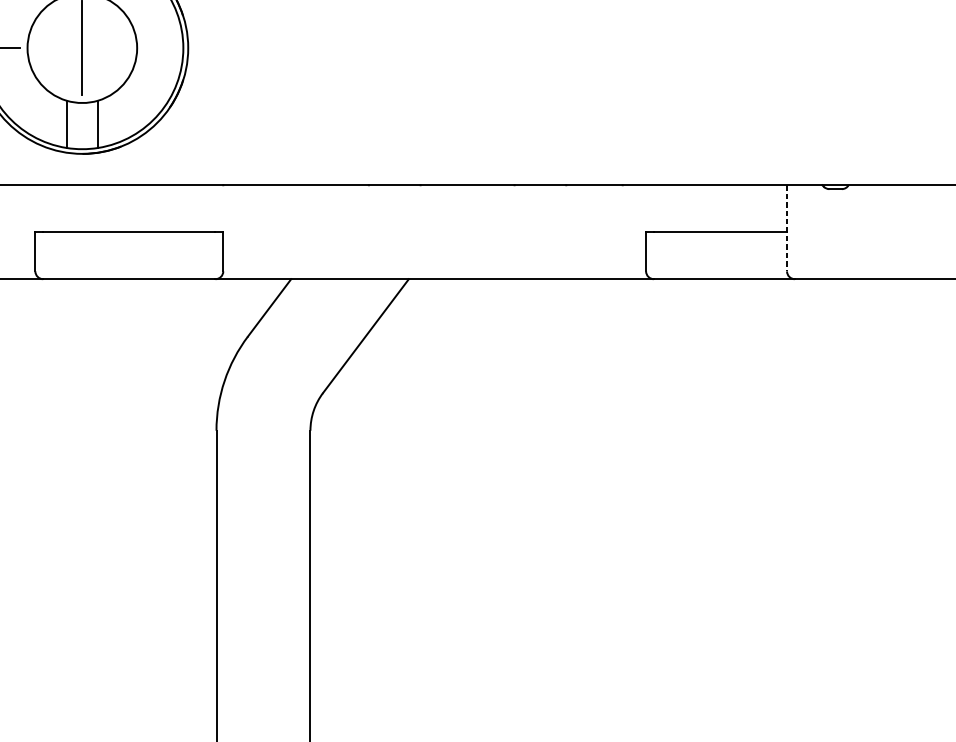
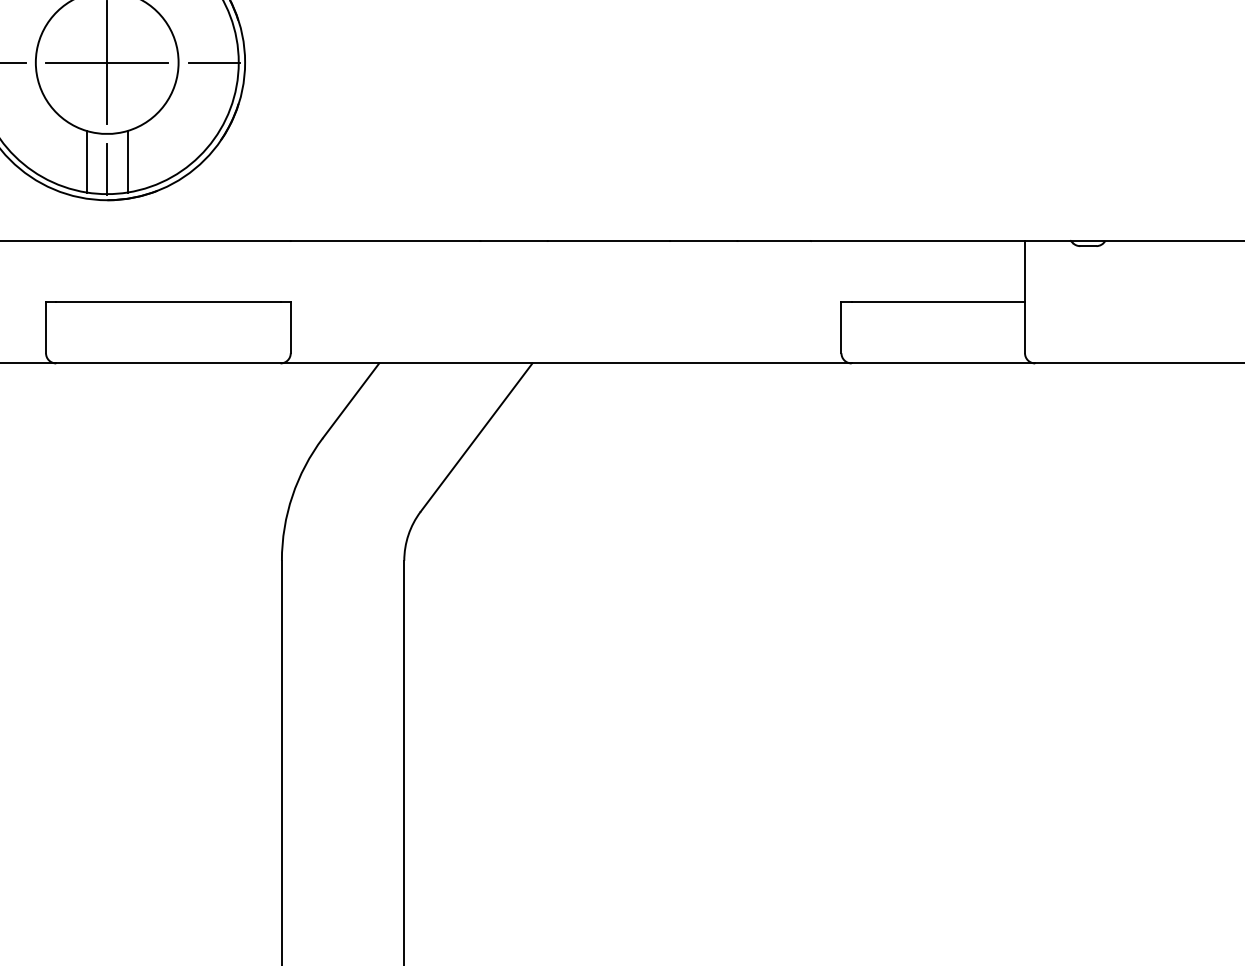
line: (82, 48) -> (107, 62), added
line: (163, 48) -> (213, 62), added
line: (82, 130) -> (107, 169), added
line: (787, 228) -> (1025, 297), dashed -> solid

